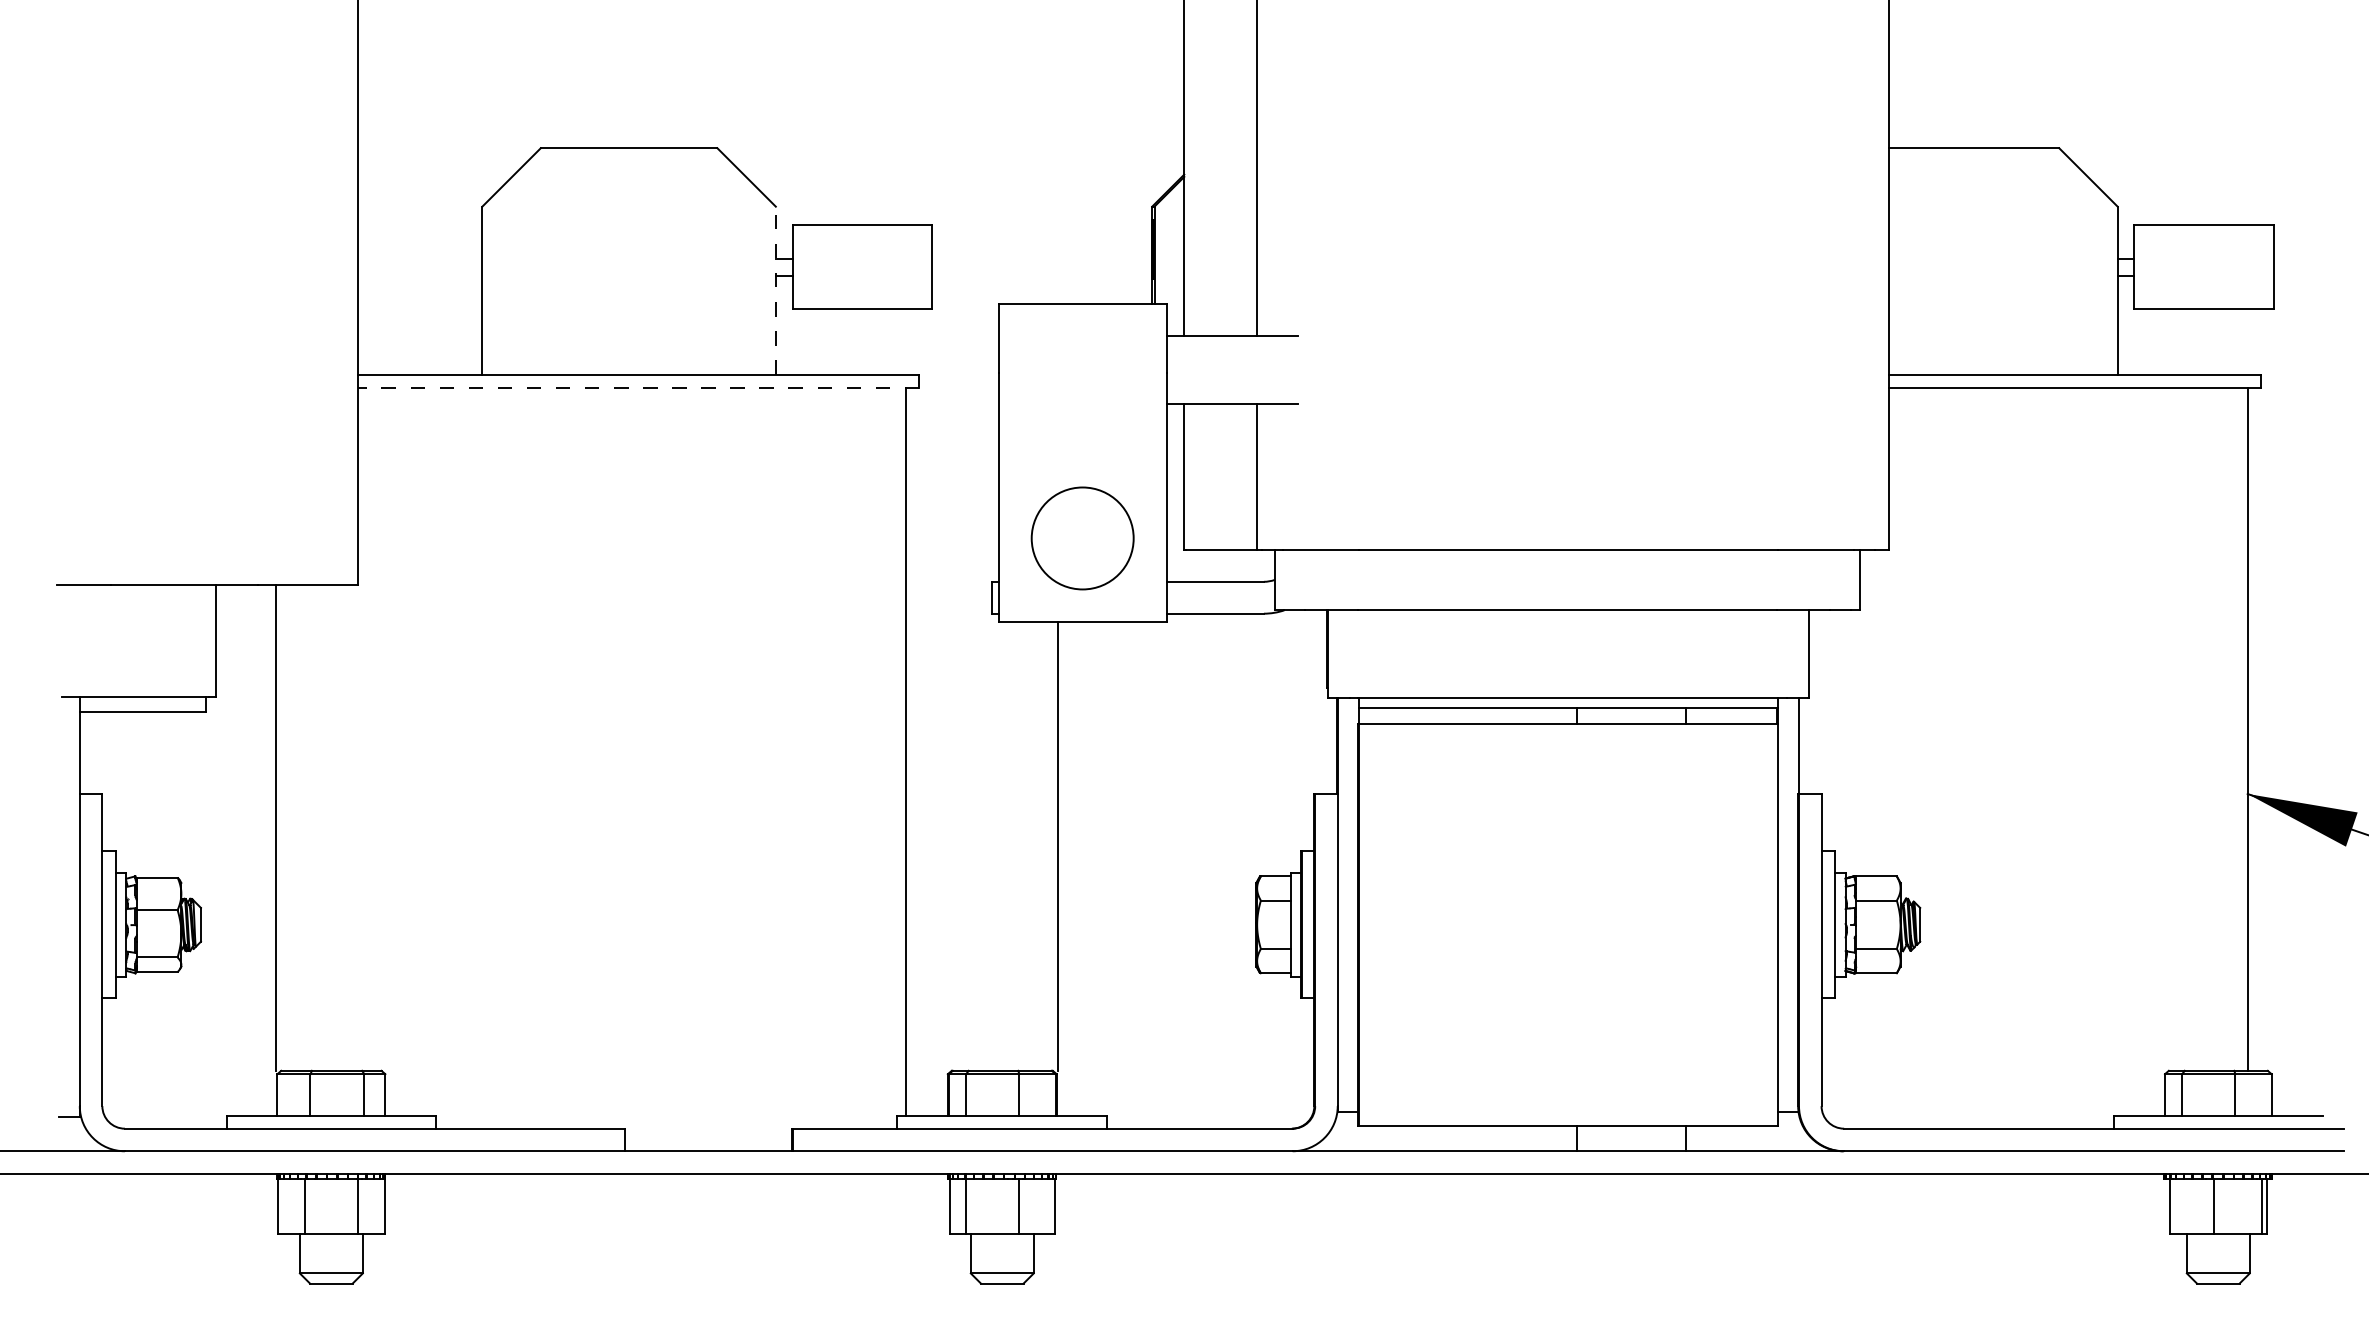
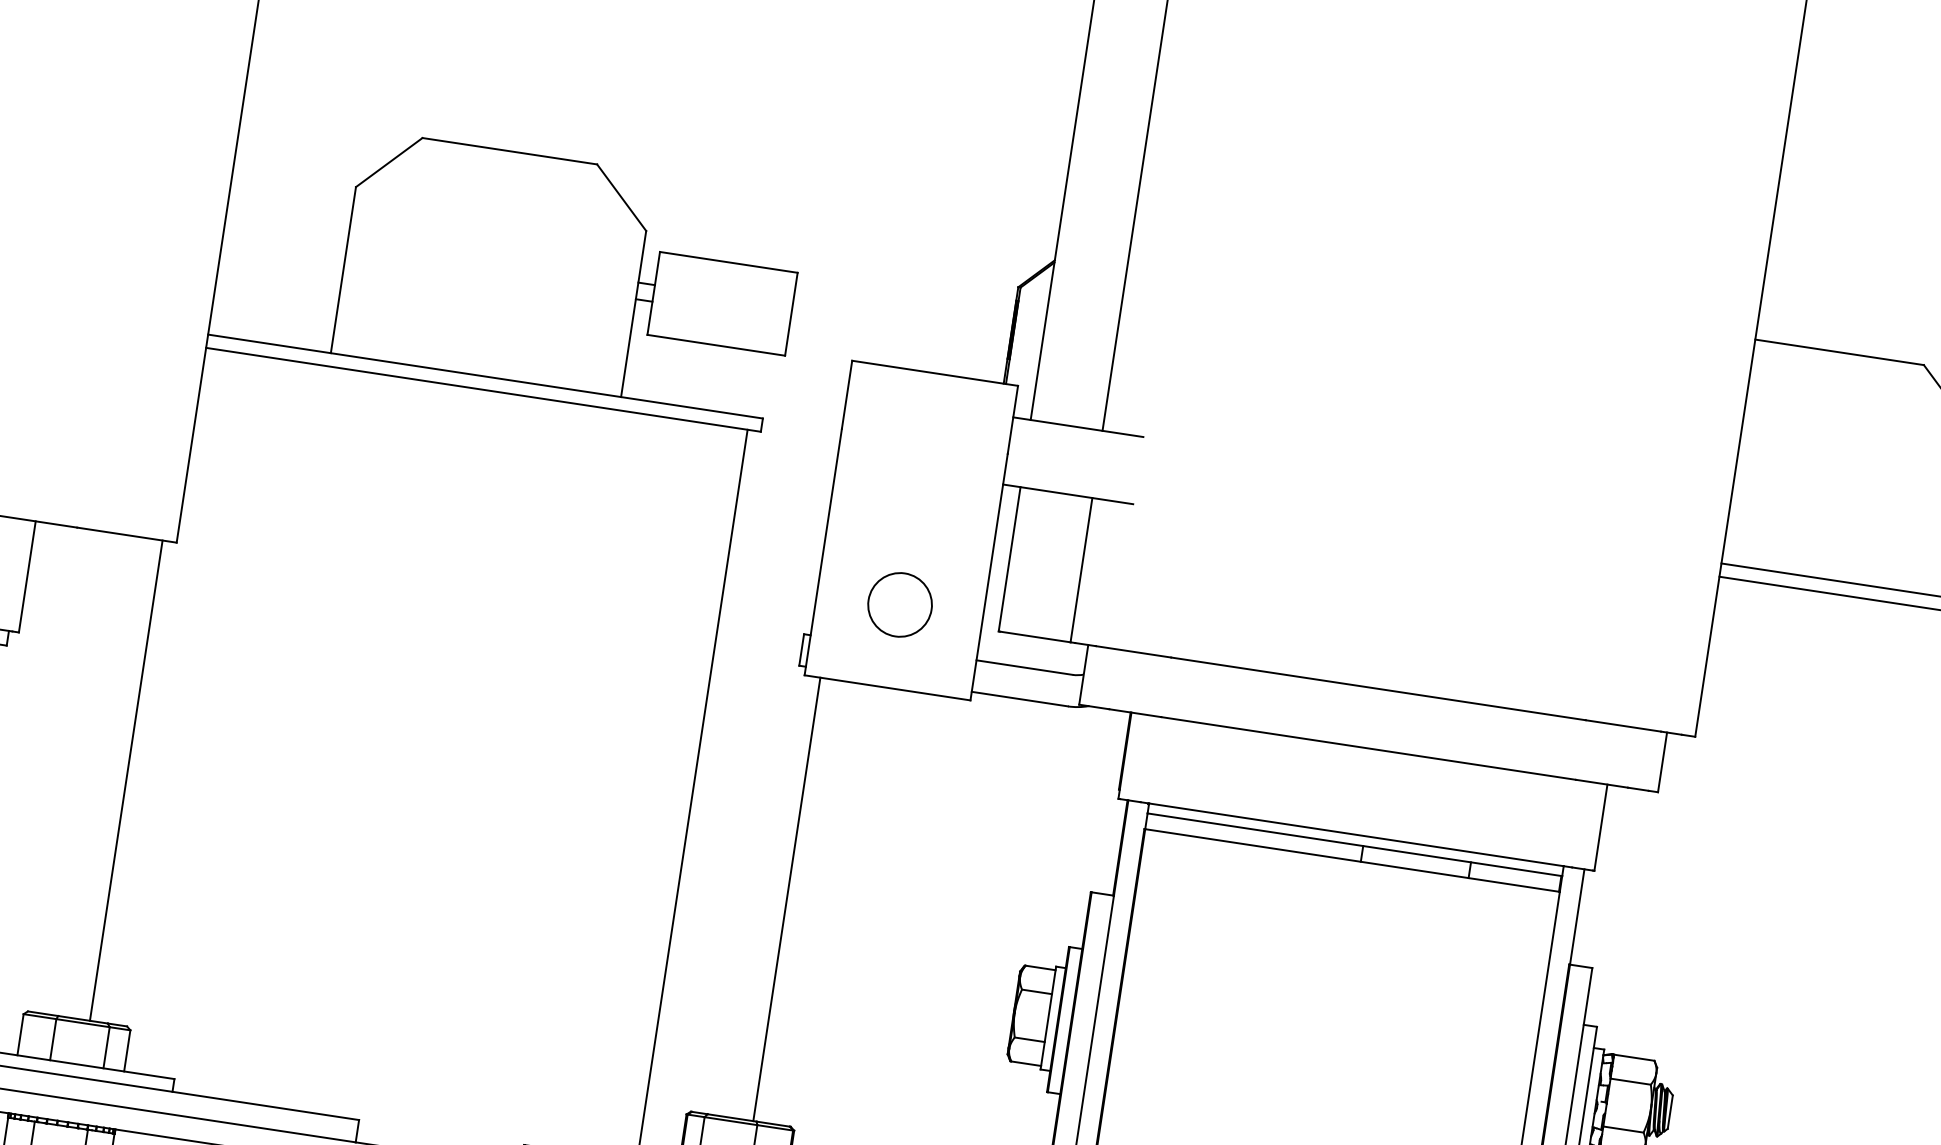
line: (775, 290) -> (633, 313), dashed -> solid
line: (638, 388) -> (483, 390), dashed -> solid
circle: (1082, 538) -> (899, 604), size x0.62
line: (275, 827) -> (125, 780), moved
line: (1057, 846) -> (786, 899), moved

